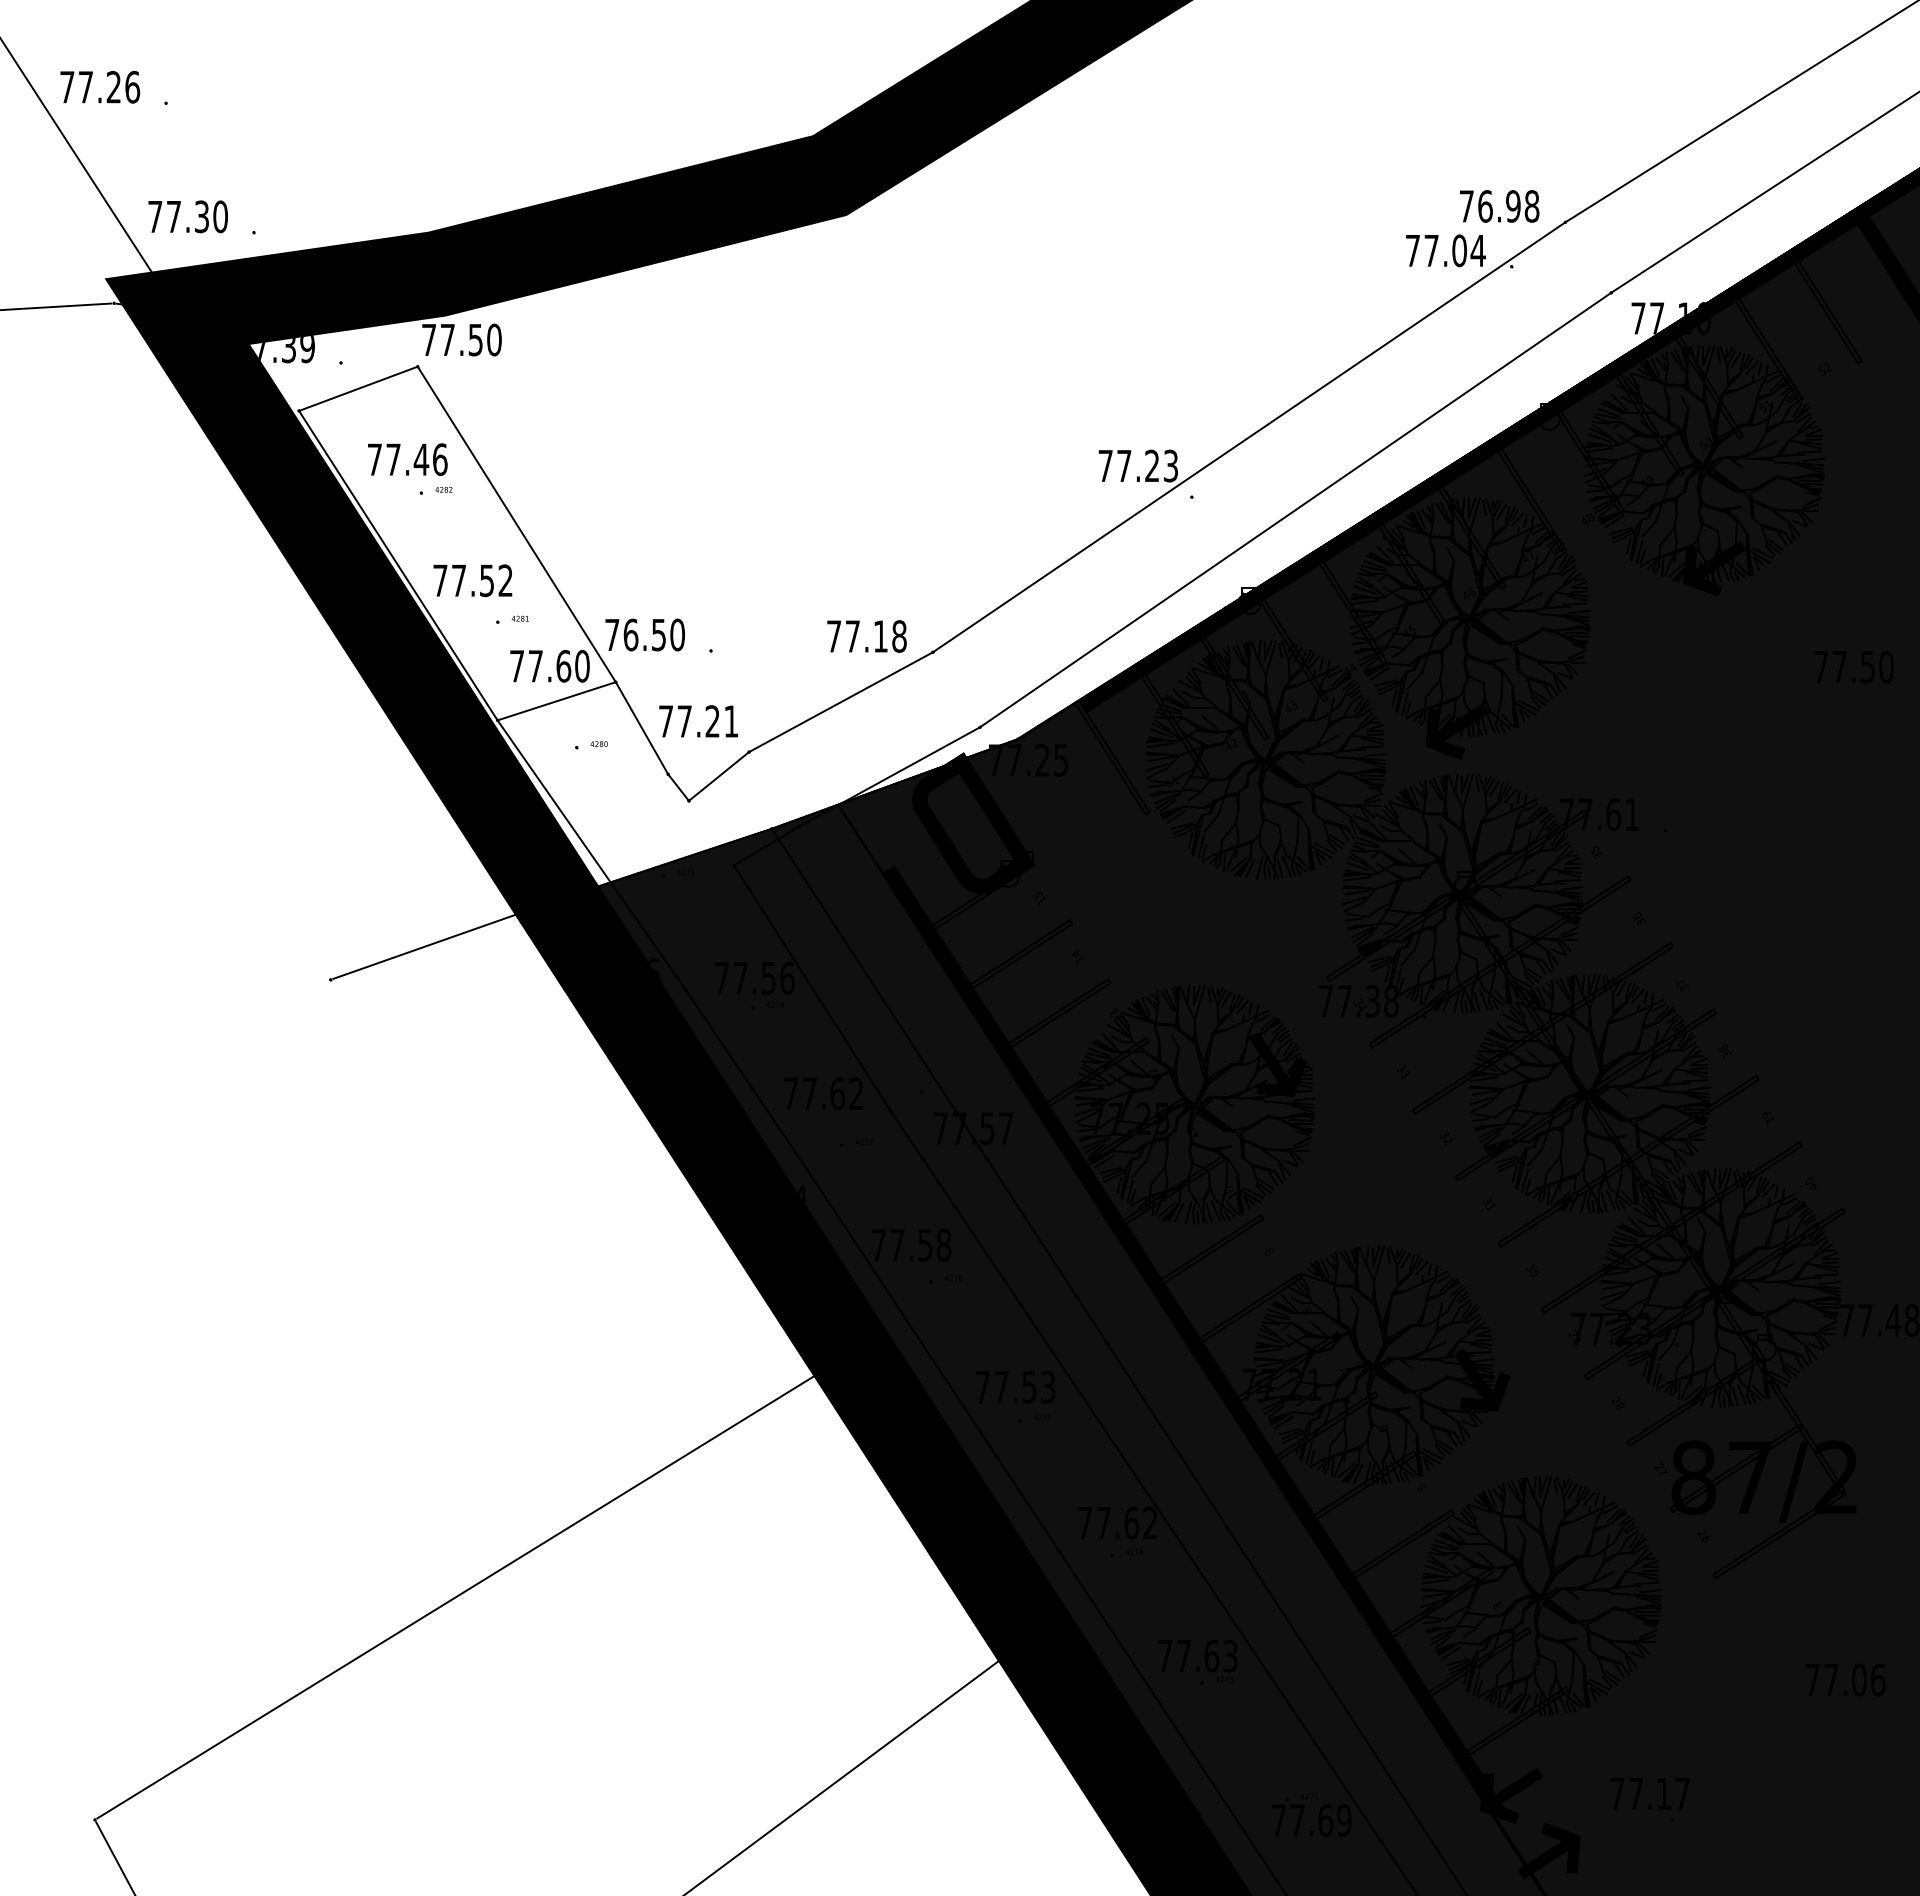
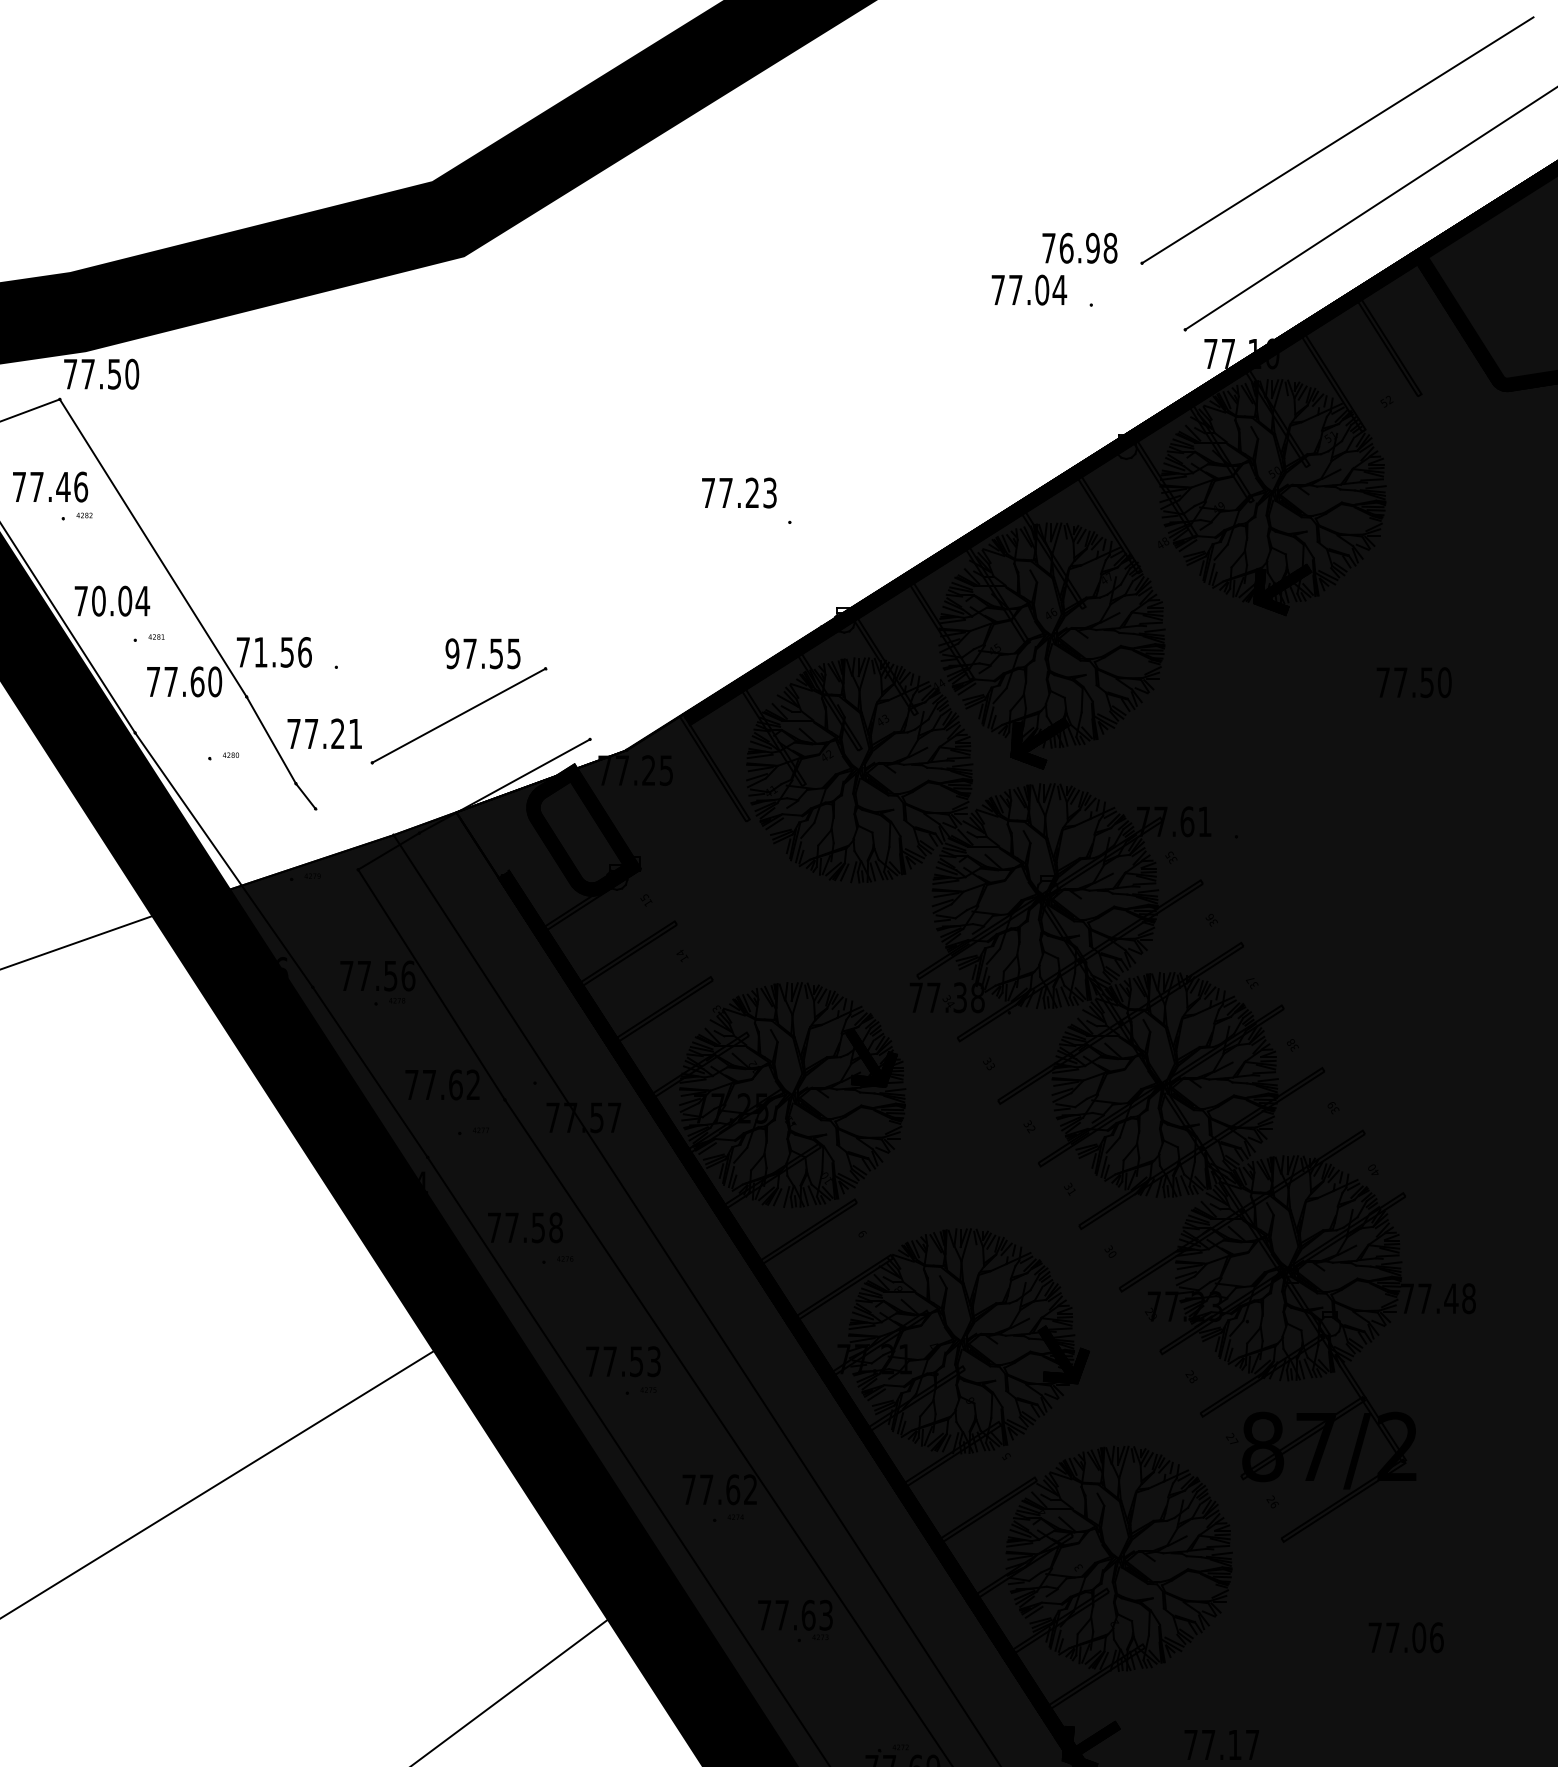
line: (1248, 437) -> (843, 466), removed
line: (1295, 509) -> (887, 534), removed
text: (482, 580) -> (120, 600), 77.52 -> 70.04
text: (654, 634) -> (283, 651), 76.50 -> 71.56
text: (866, 636) -> (482, 653), 77.18 -> 97.55
line: (556, 701) -> (190, 715), removed
line: (718, 776) -> (343, 785), removed

